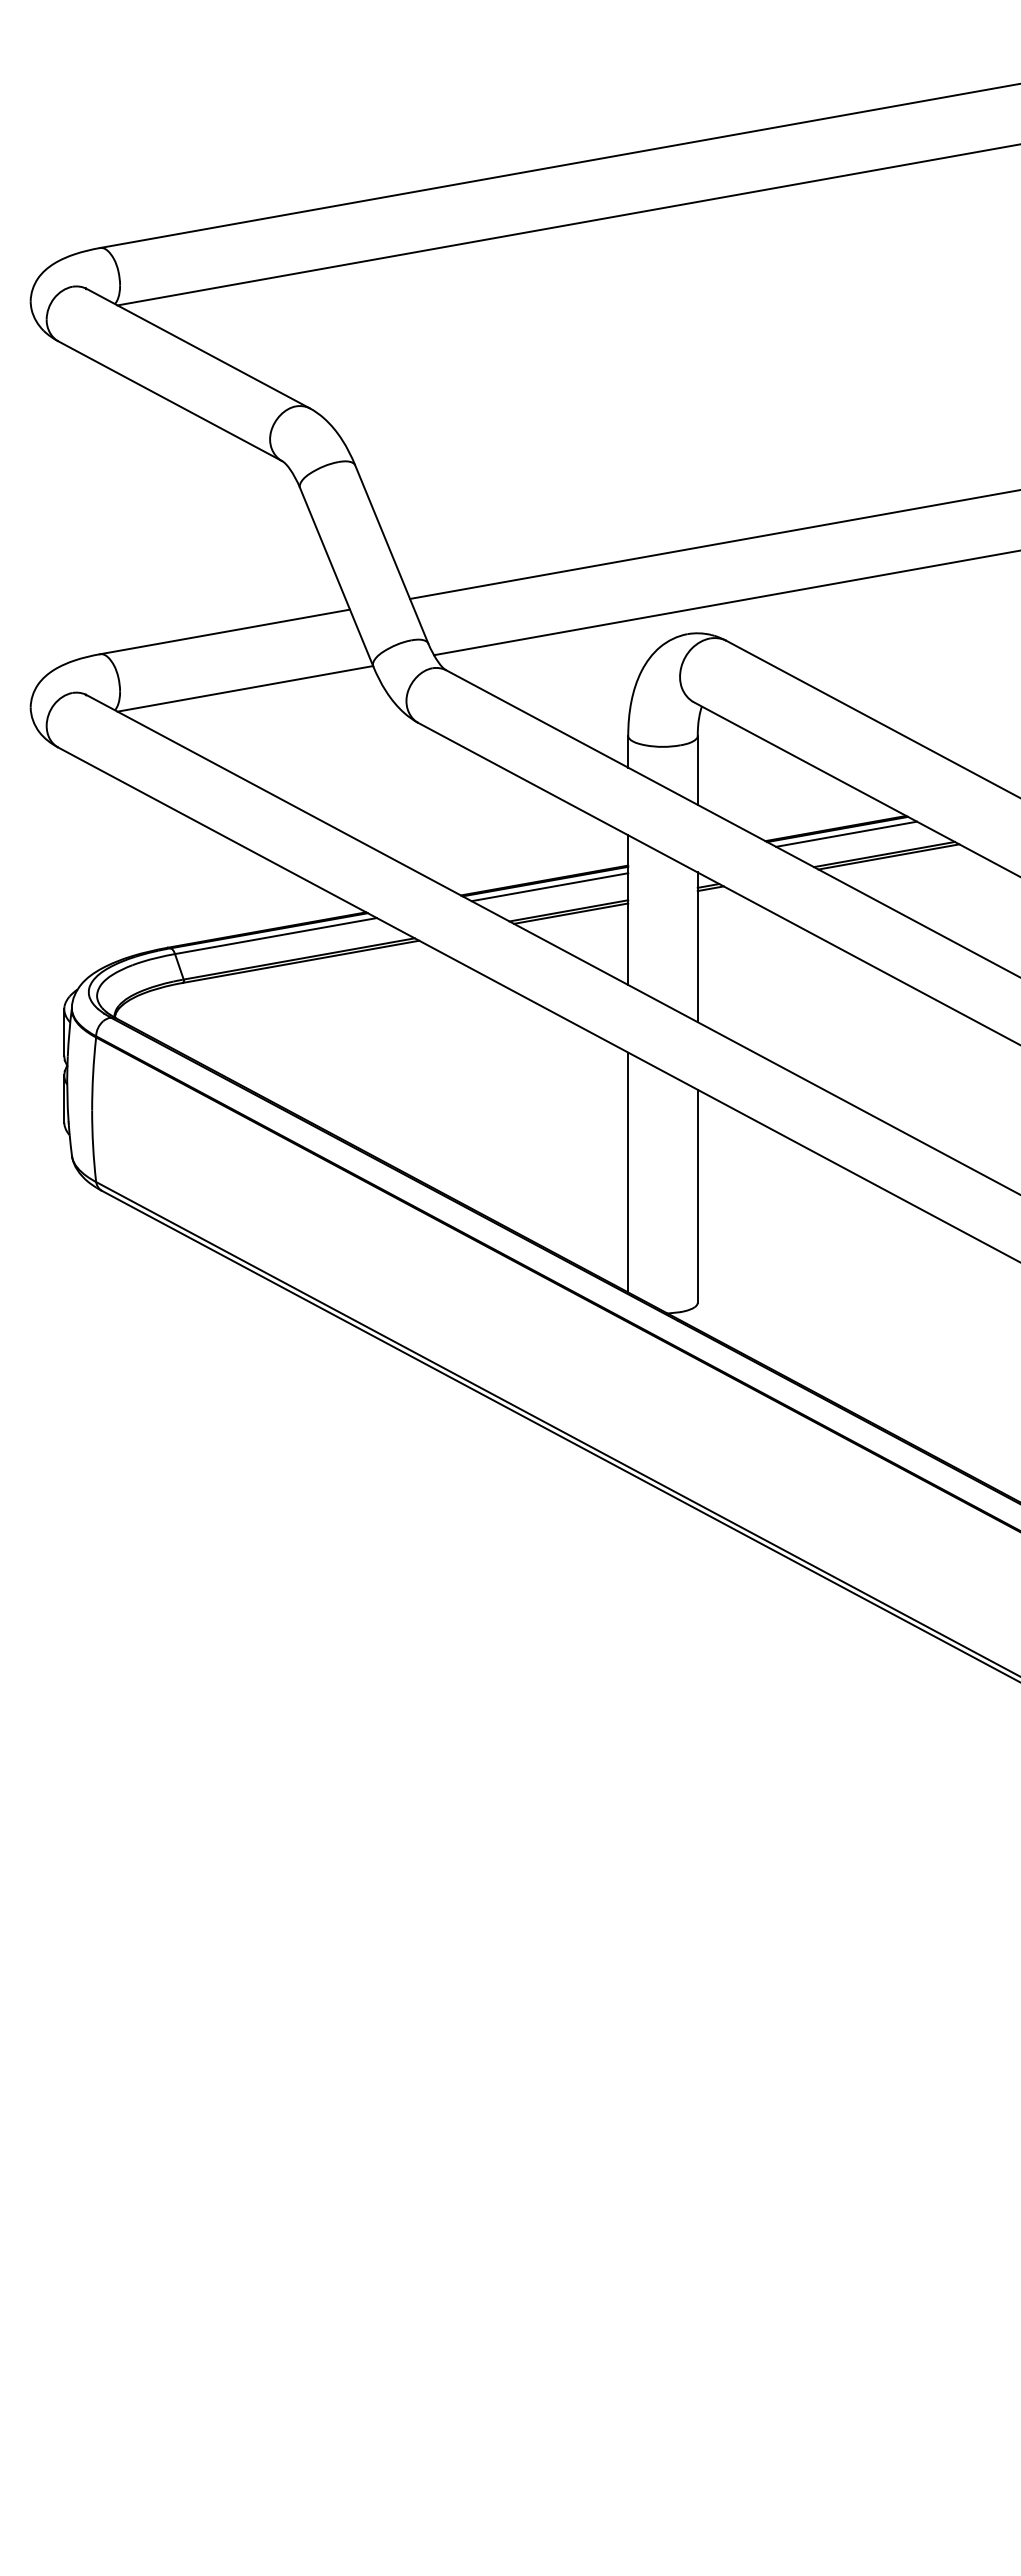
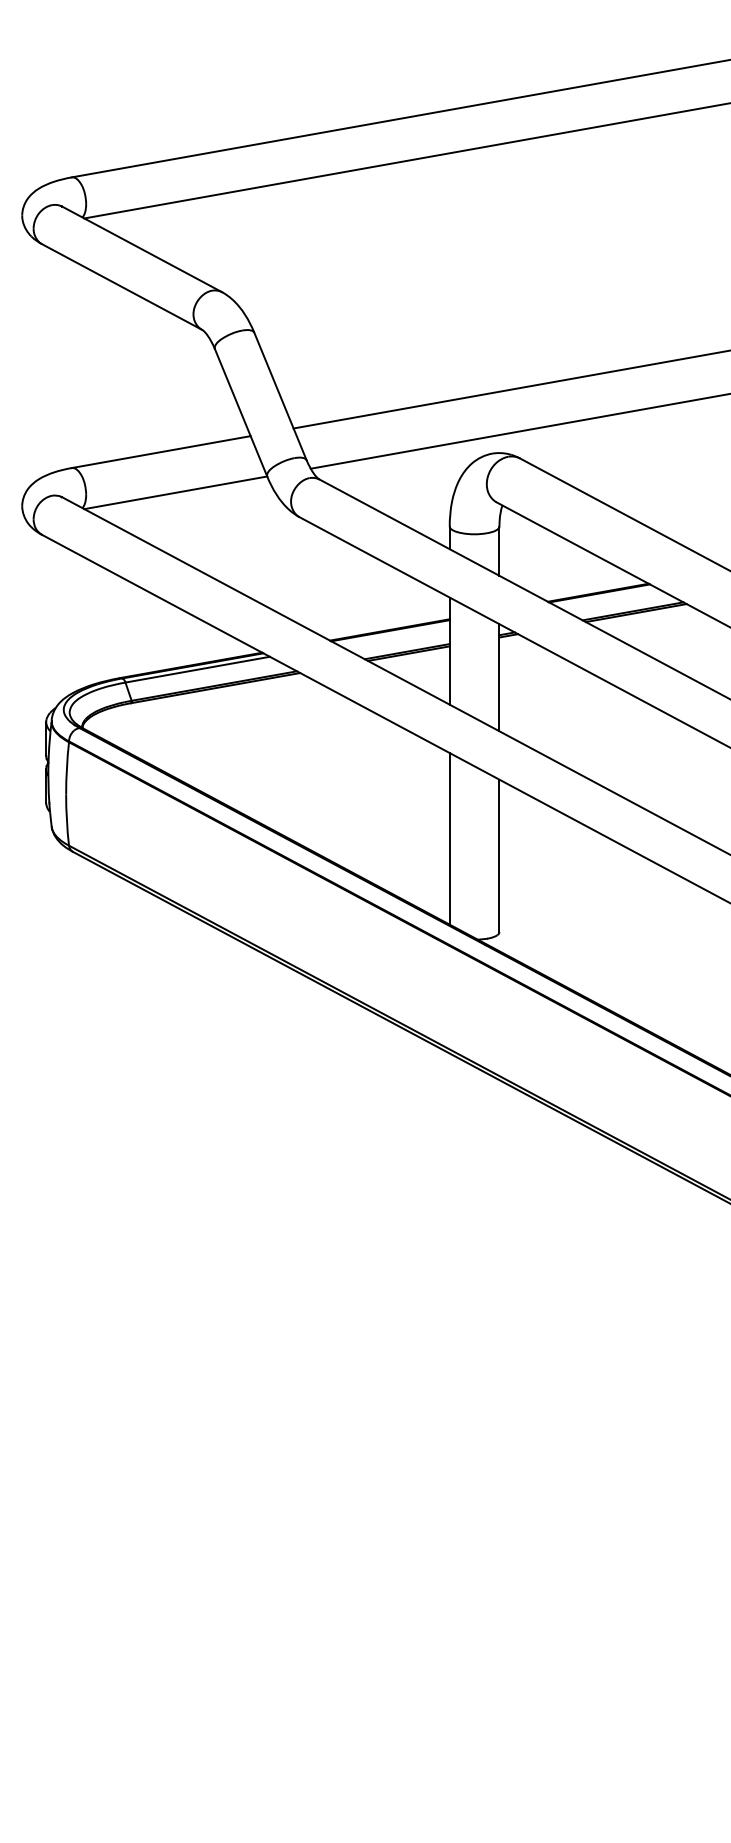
line: (846, 833) -> (605, 596), removed
line: (549, 887) -> (393, 634), removed

